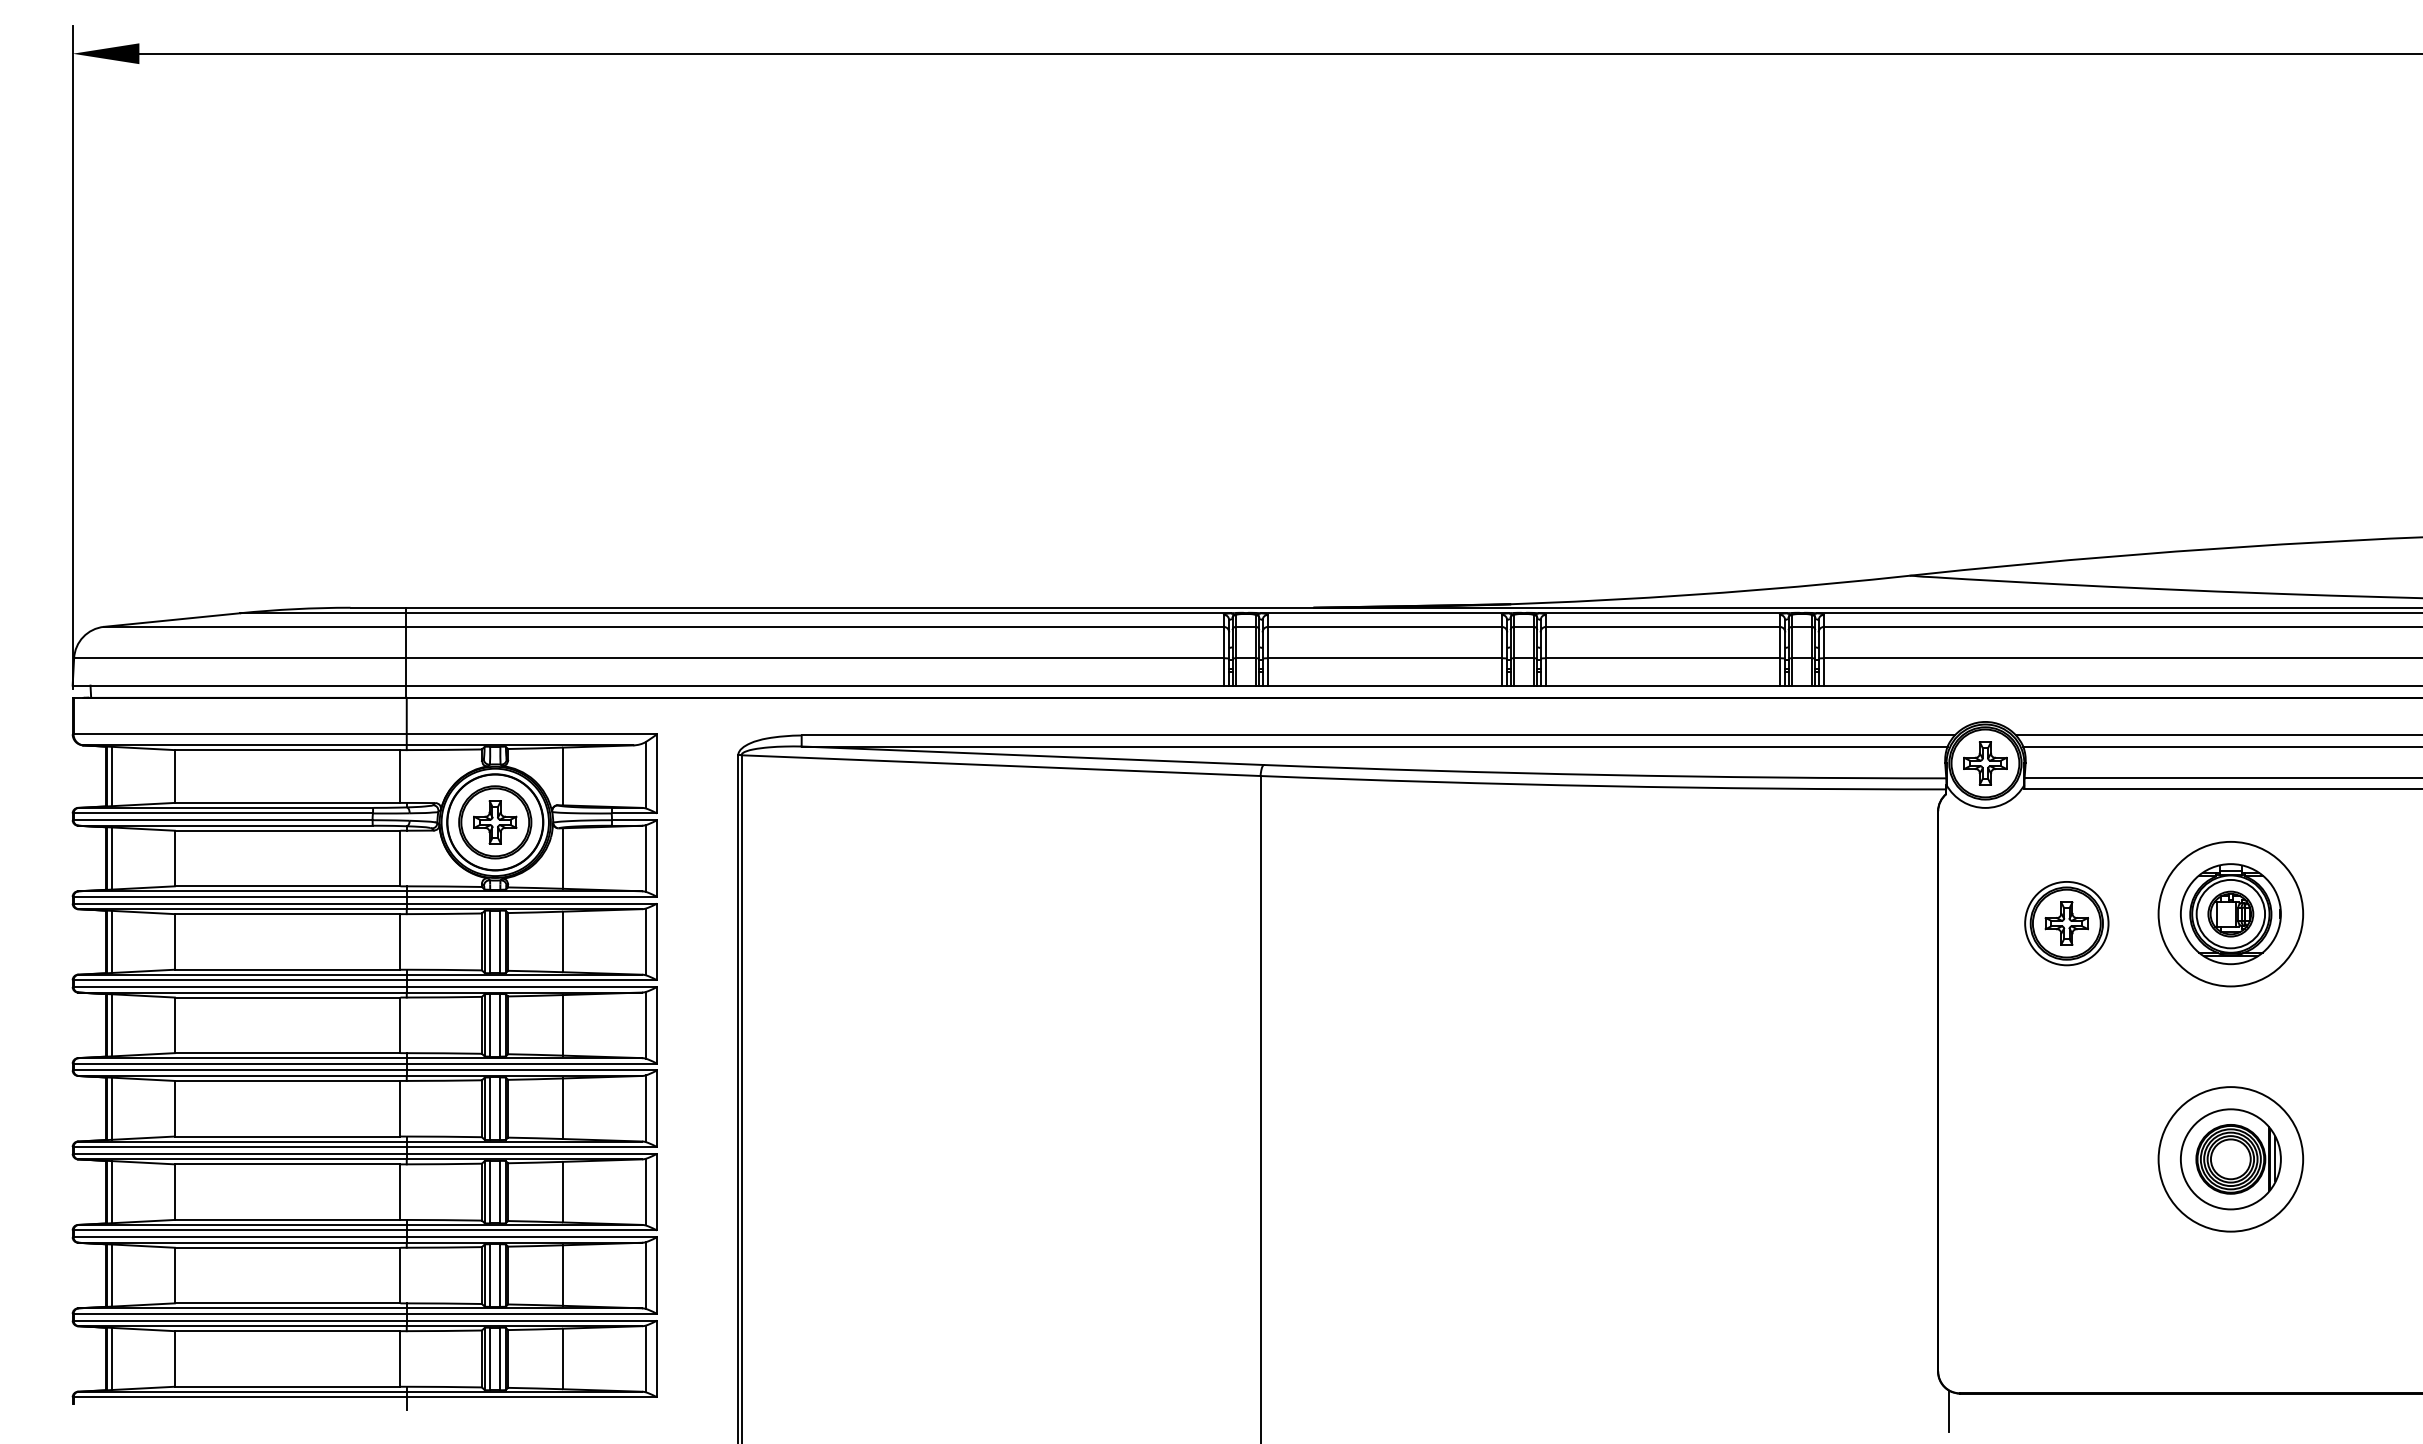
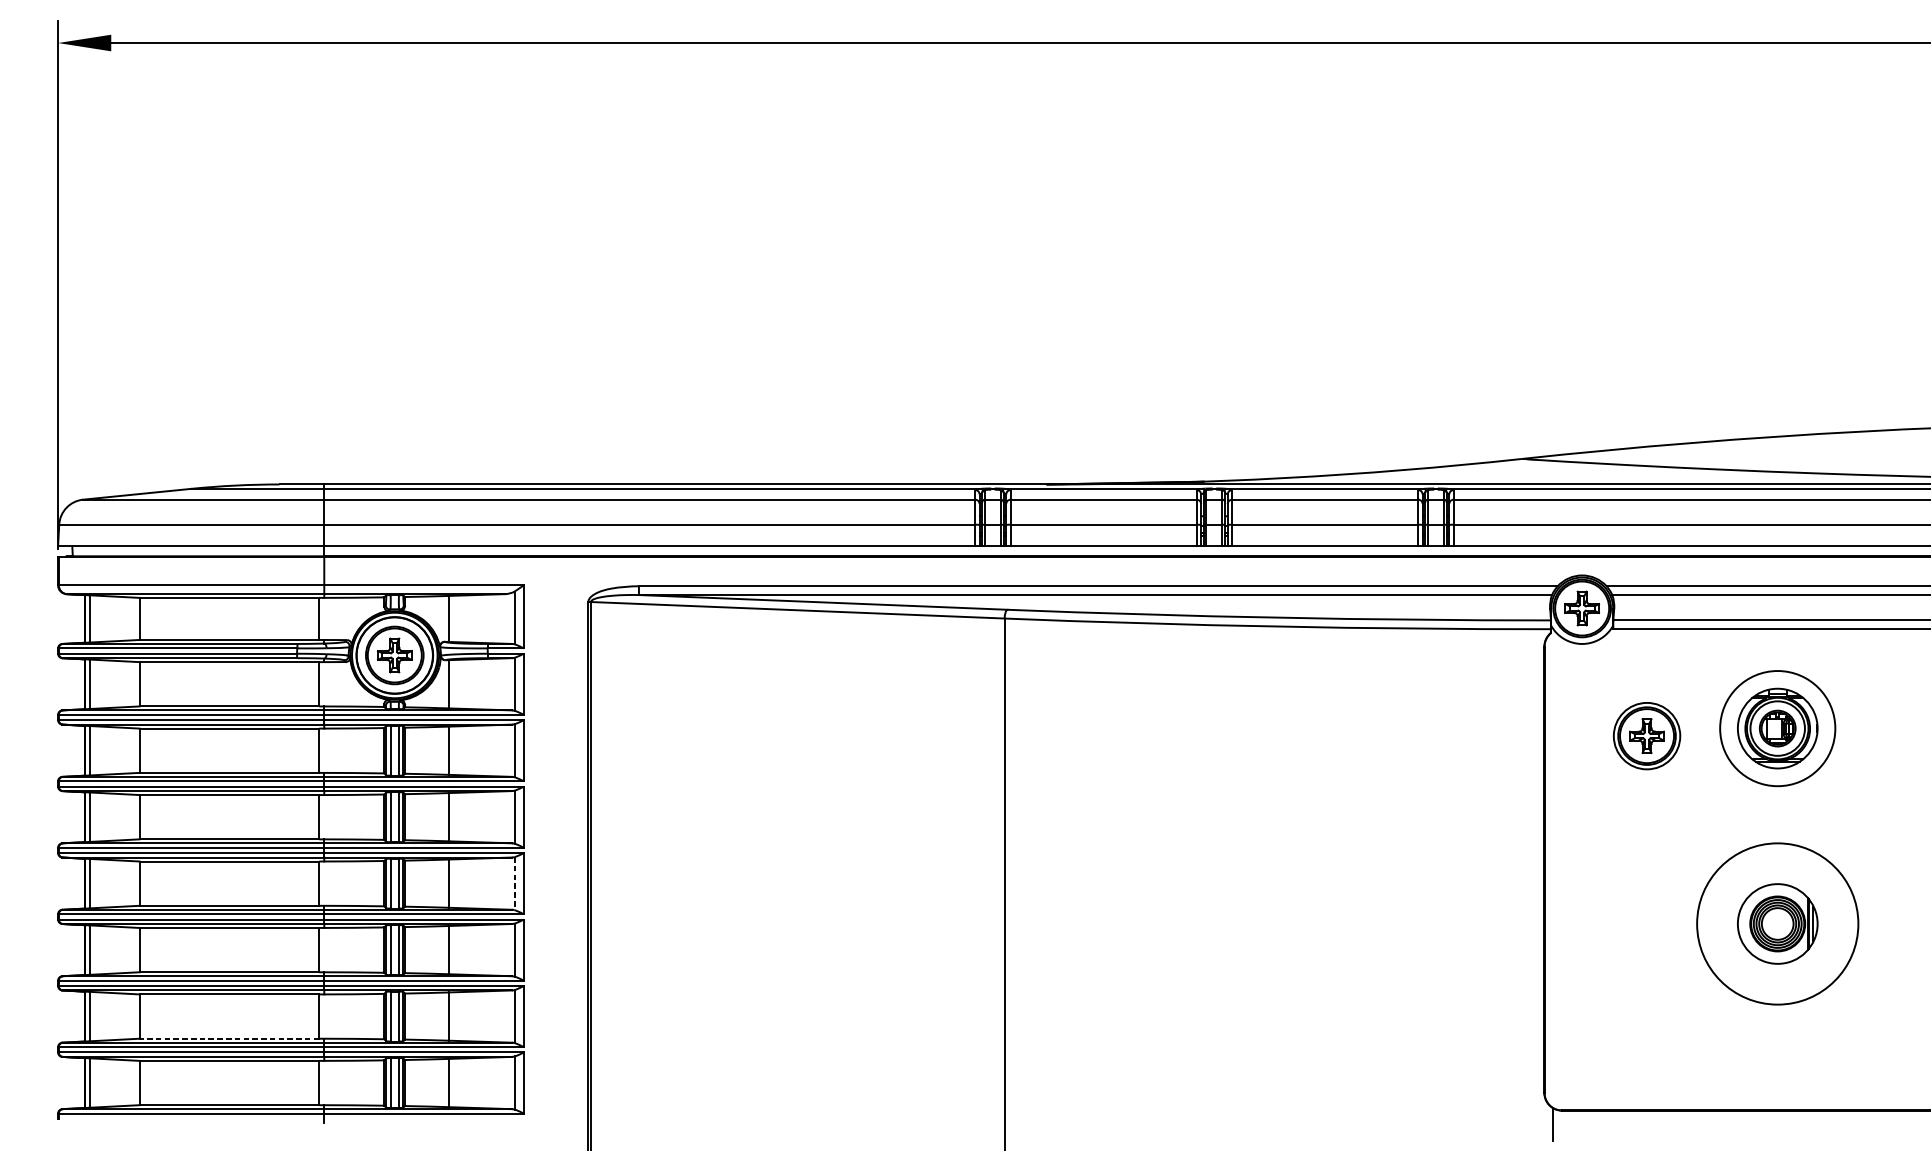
line: (645, 1109) -> (514, 884), solid -> dashed
circle: (2230, 1159) -> (1777, 924), size x1.4
line: (287, 1303) -> (229, 1038), solid -> dashed

